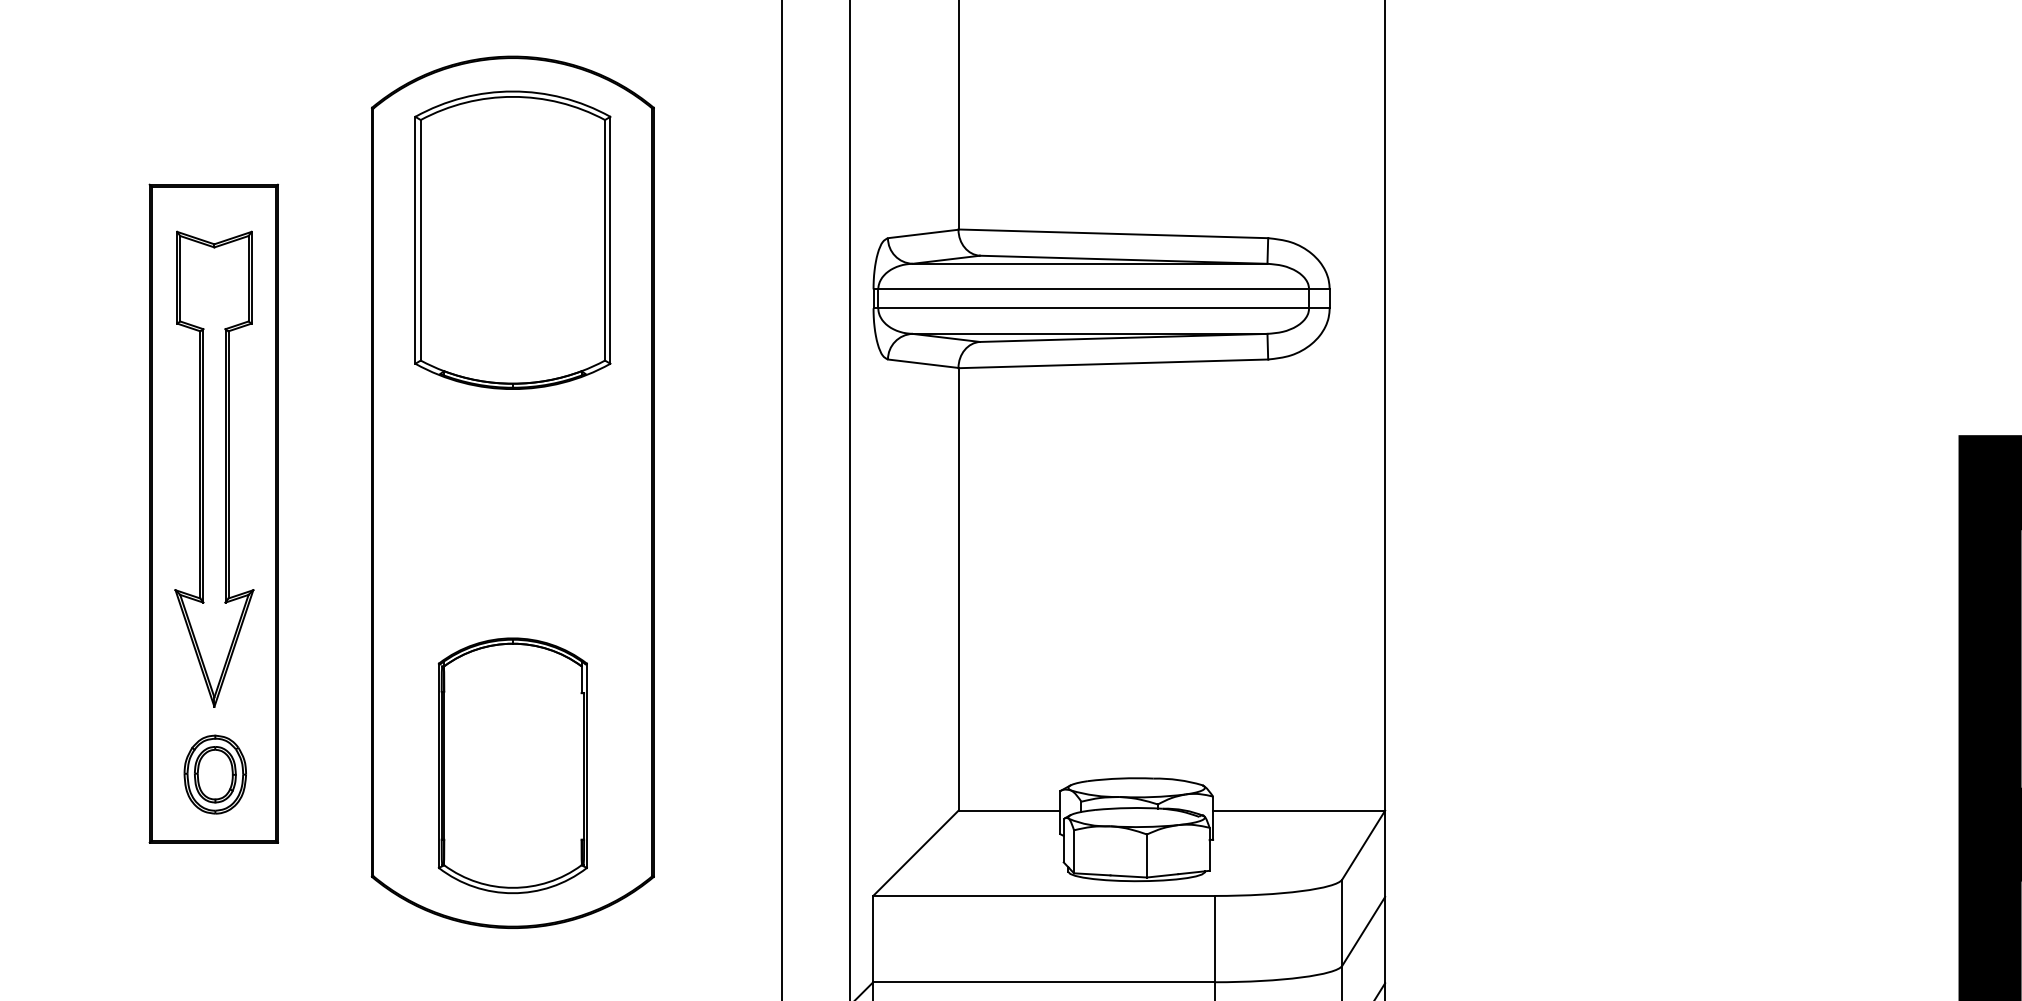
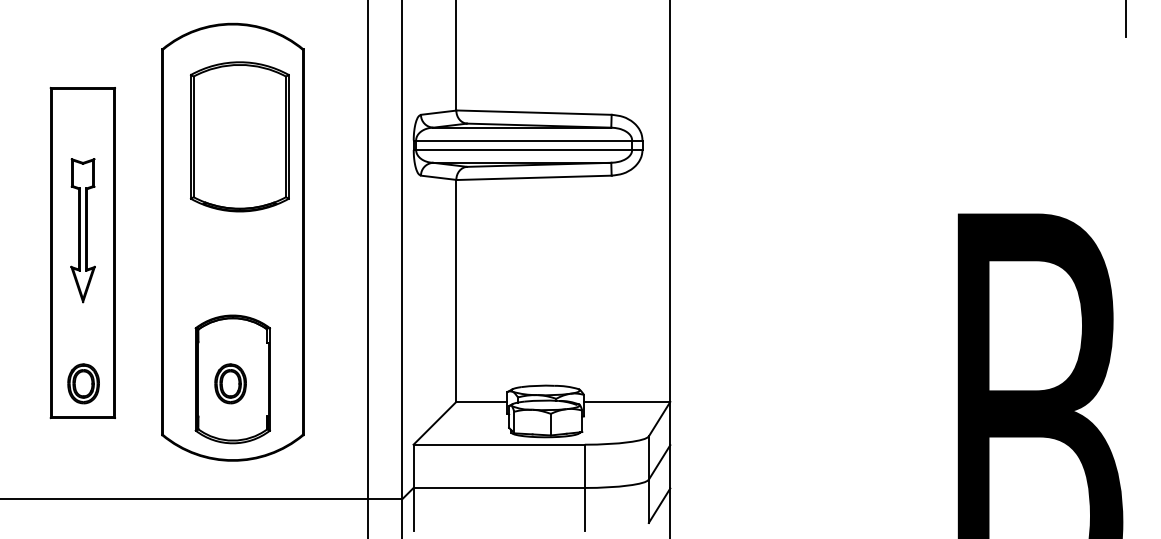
part: (512, 239) -> (239, 136), moved
part: (213, 468) -> (82, 230), size x0.6
part: (508, 773) -> (230, 383), added

